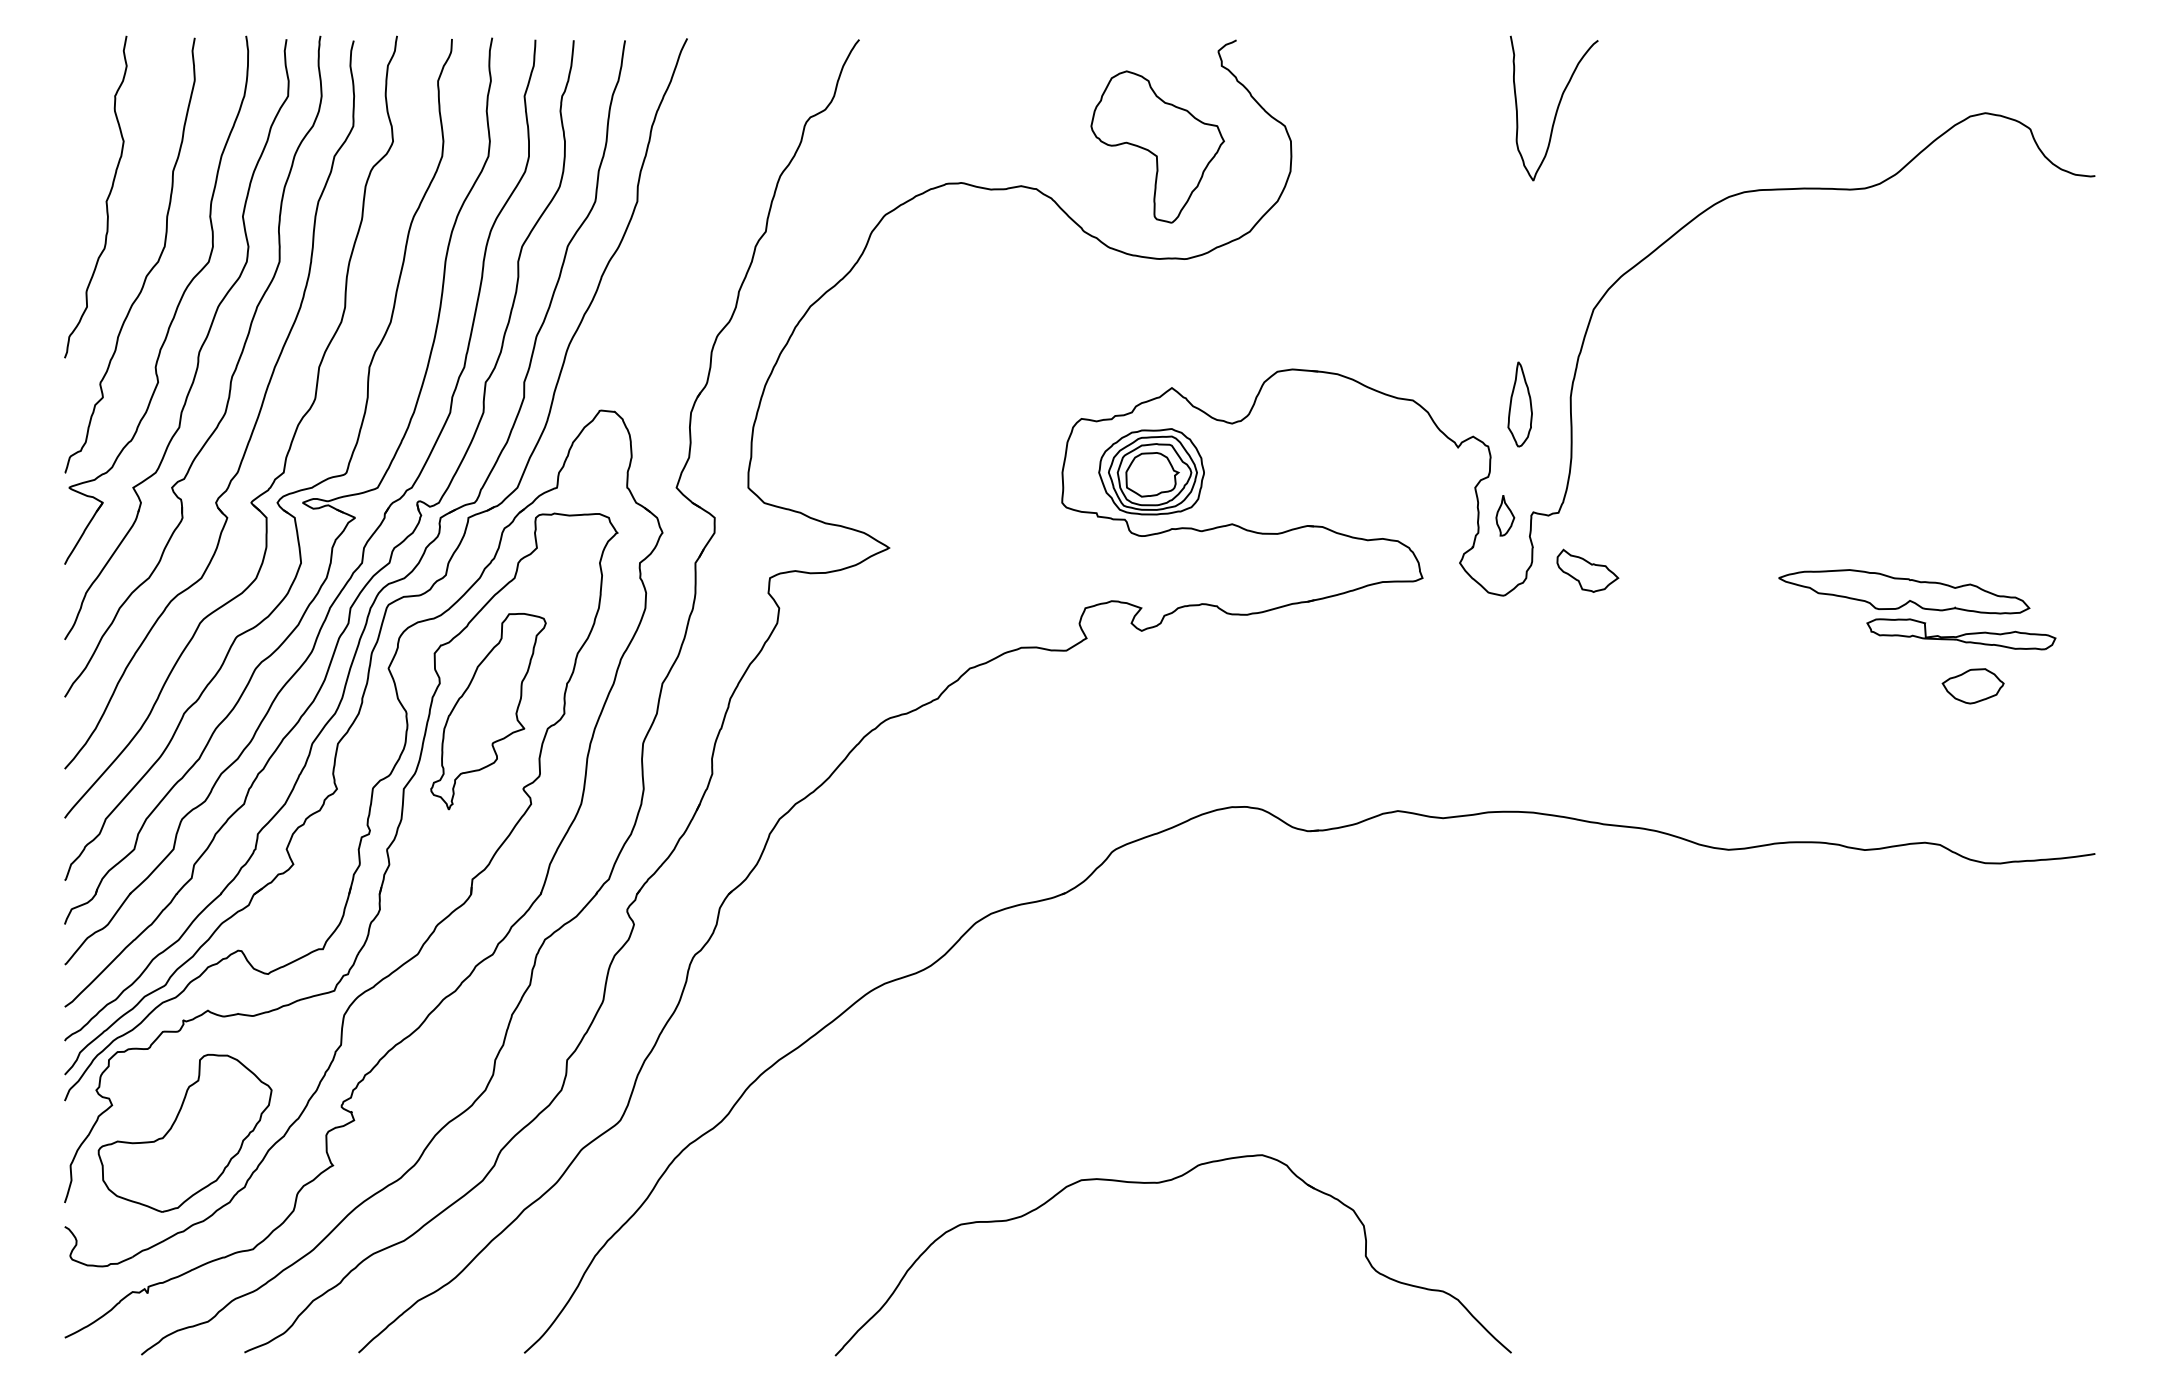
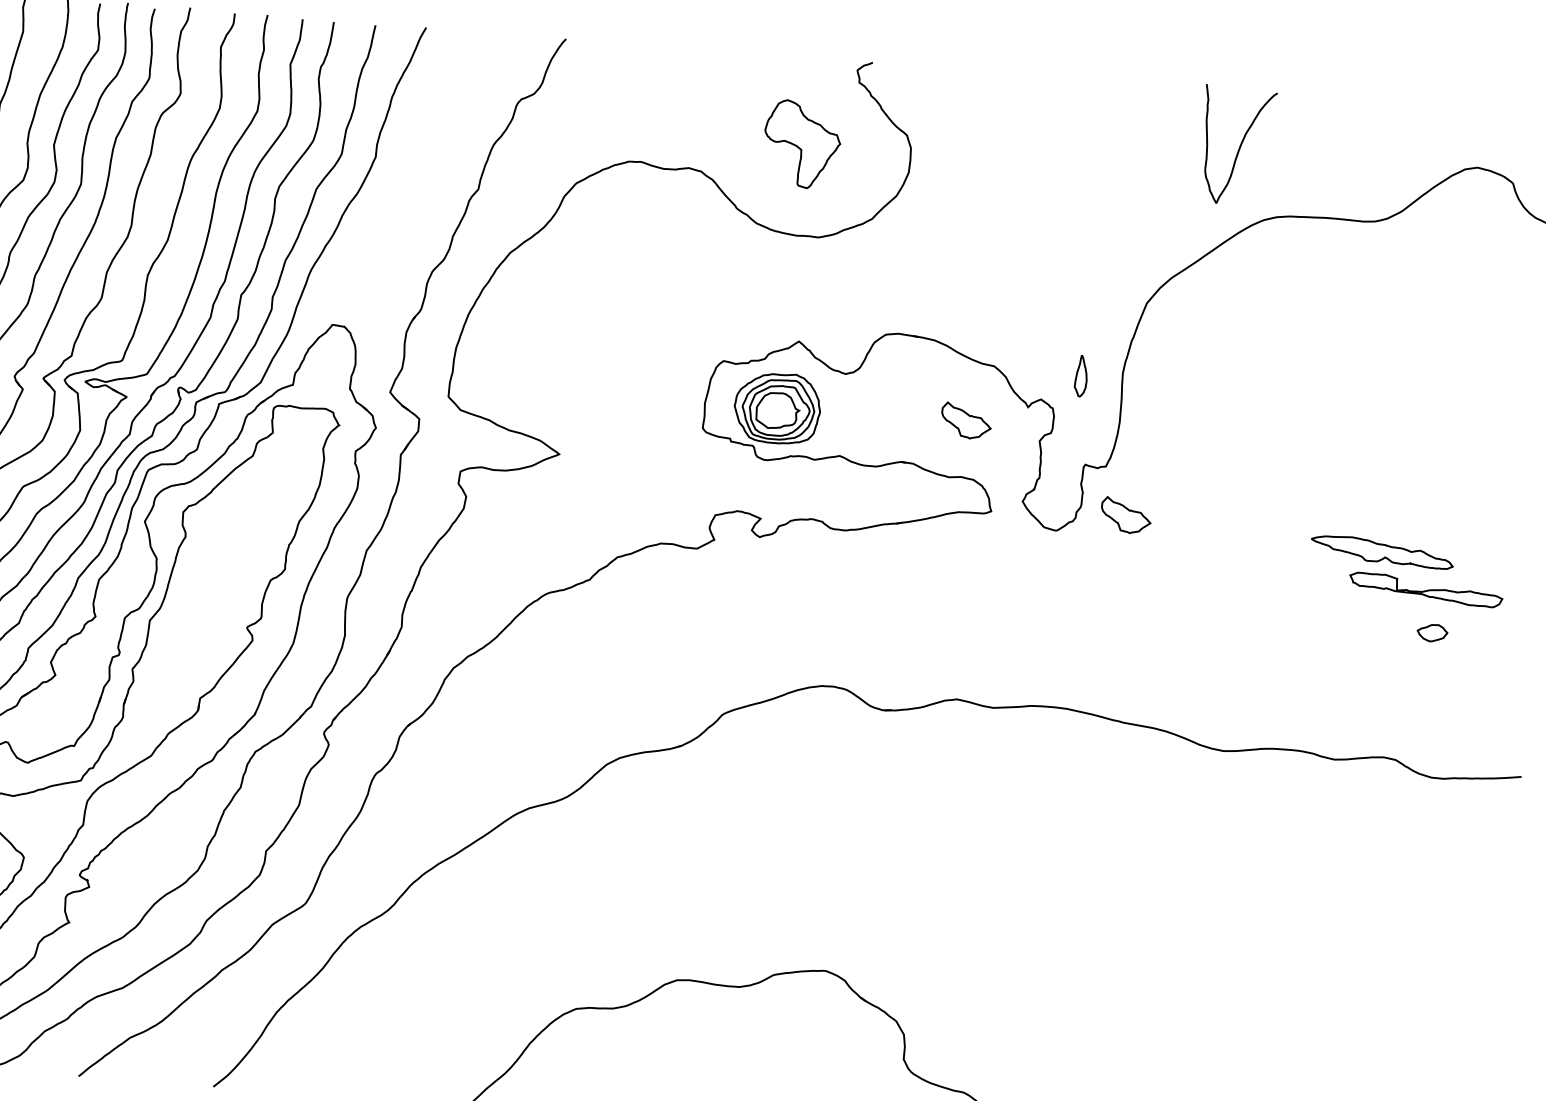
curve: (1556, 108) -> (1239, 145), moved
part: (1157, 146) -> (802, 144), size x0.7
part: (1519, 404) -> (1080, 376), size x0.6
part: (1383, 469) -> (966, 420), added
part: (1505, 515) -> (1062, 465), removed
part: (1904, 591) -> (1382, 551), size x0.7
part: (1972, 686) -> (1431, 633), size x0.6
part: (488, 711) -> (223, 562), removed

